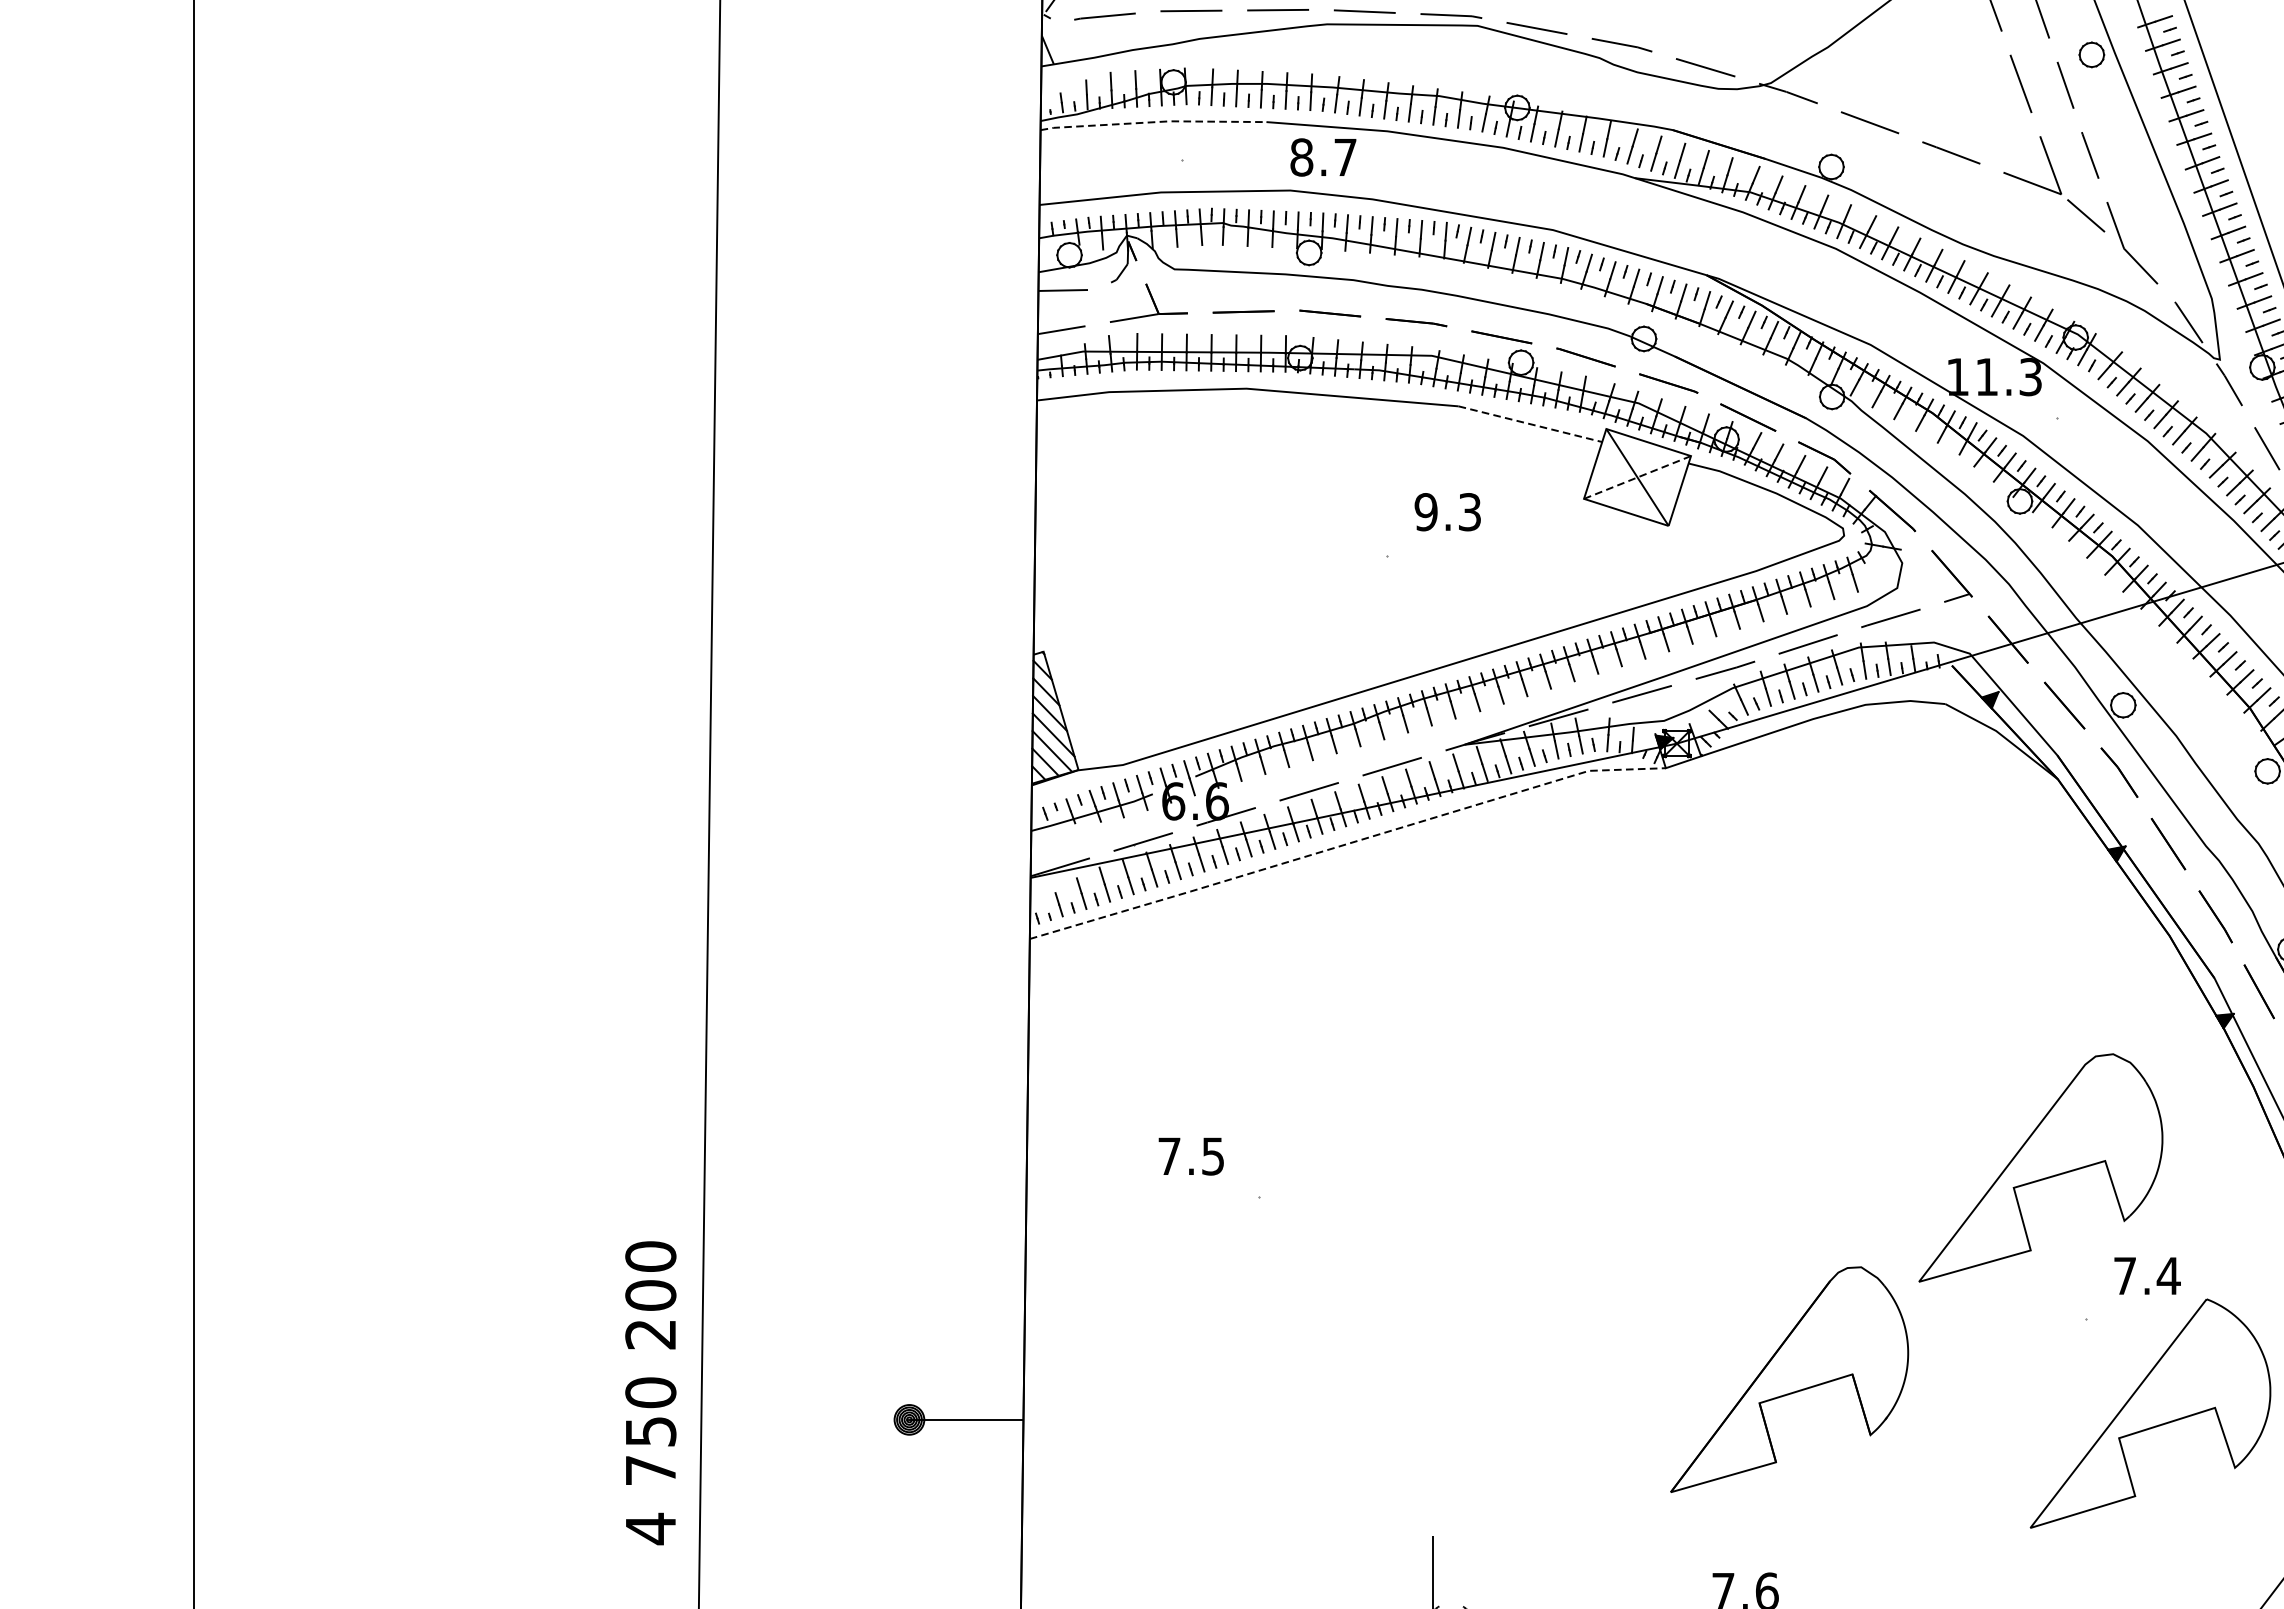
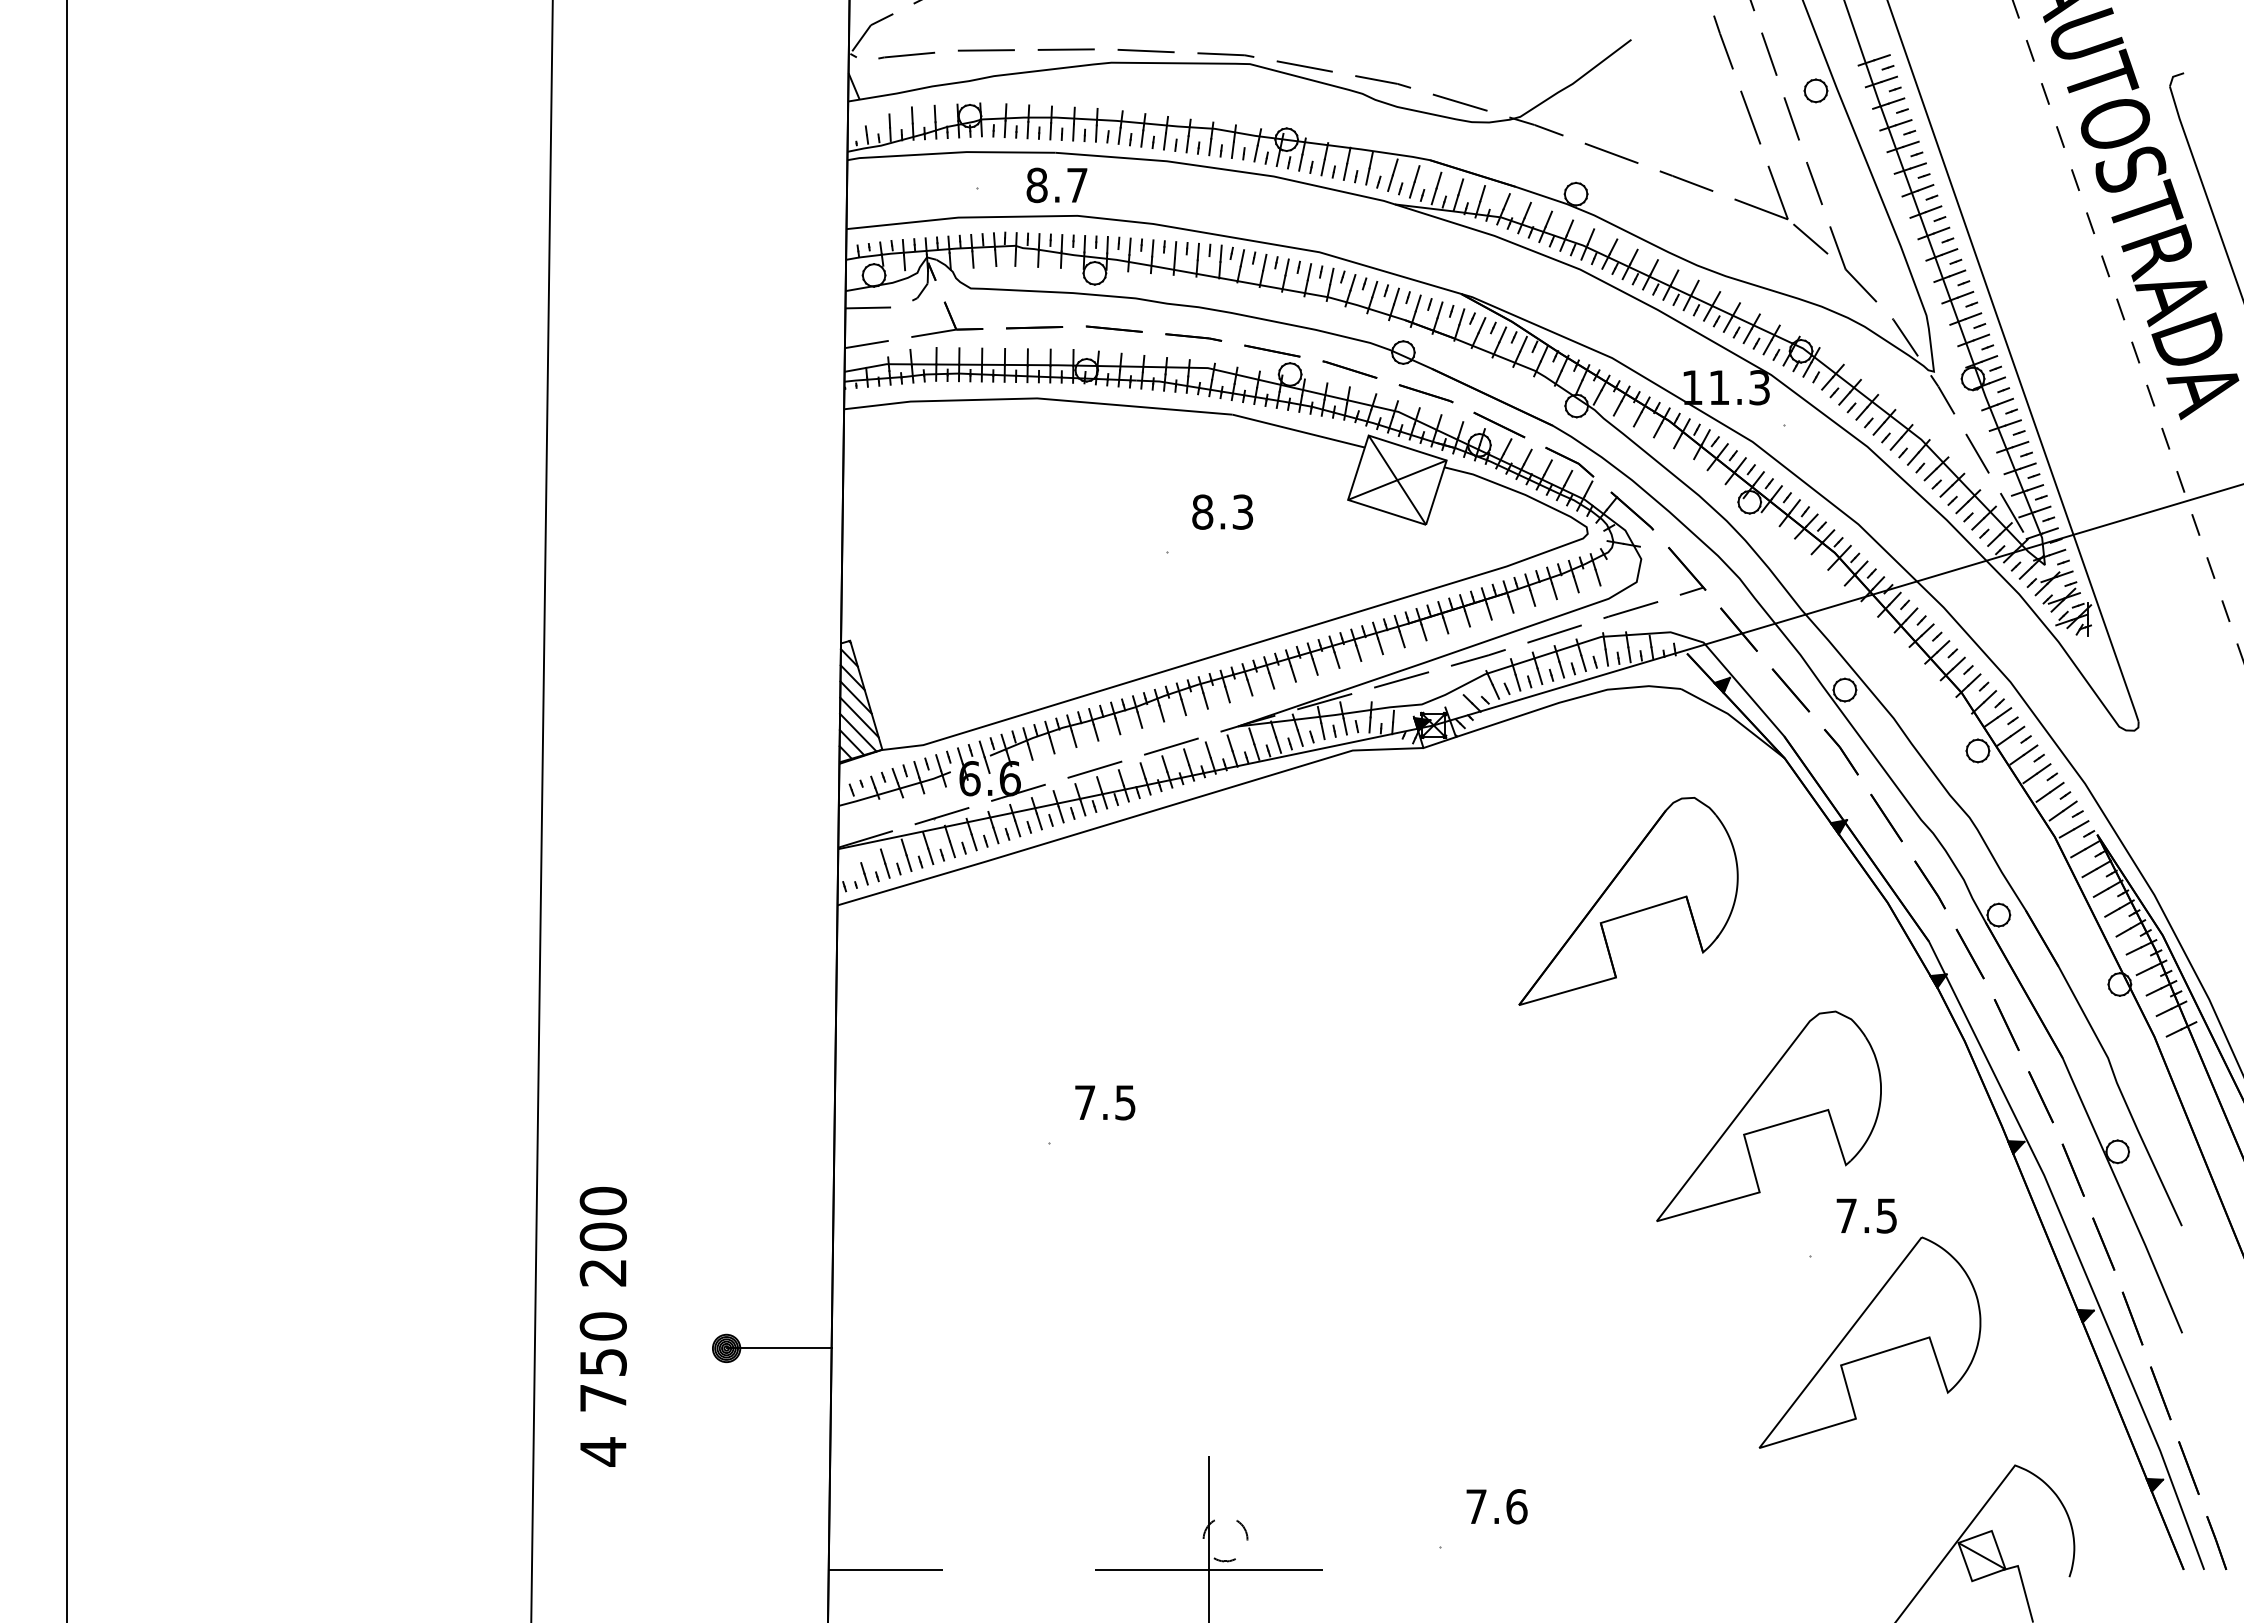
line: (1152, 121) -> (950, 152), dashed -> solid
text: (1322, 157) -> (1056, 185), moved
line: (1531, 424) -> (1299, 431), dashed -> solid
line: (1637, 477) -> (1397, 480), dashed -> solid
text: (1425, 511) -> (1202, 511), 9.3 -> 8.3
line: (1346, 844) -> (1129, 818), dashed -> solid
text: (1191, 1156) -> (1105, 1102), moved
text: (2168, 1275) -> (1886, 1215), 7.4 -> 7.5
part: (1789, 1379) -> (1628, 901), moved
text: (649, 1392) -> (602, 1326), moved

